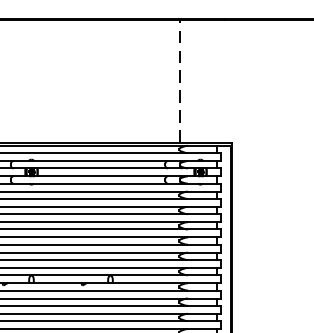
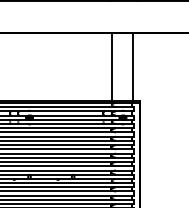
line: (179, 81) -> (111, 67), dashed -> solid
line: (217, 81) -> (132, 67), added

